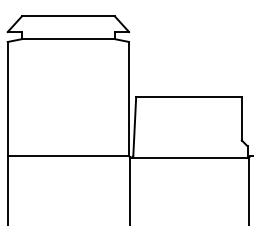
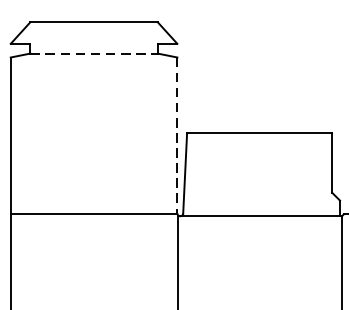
line: (68, 39) -> (94, 54), solid -> dashed
line: (129, 98) -> (177, 135), solid -> dashed

